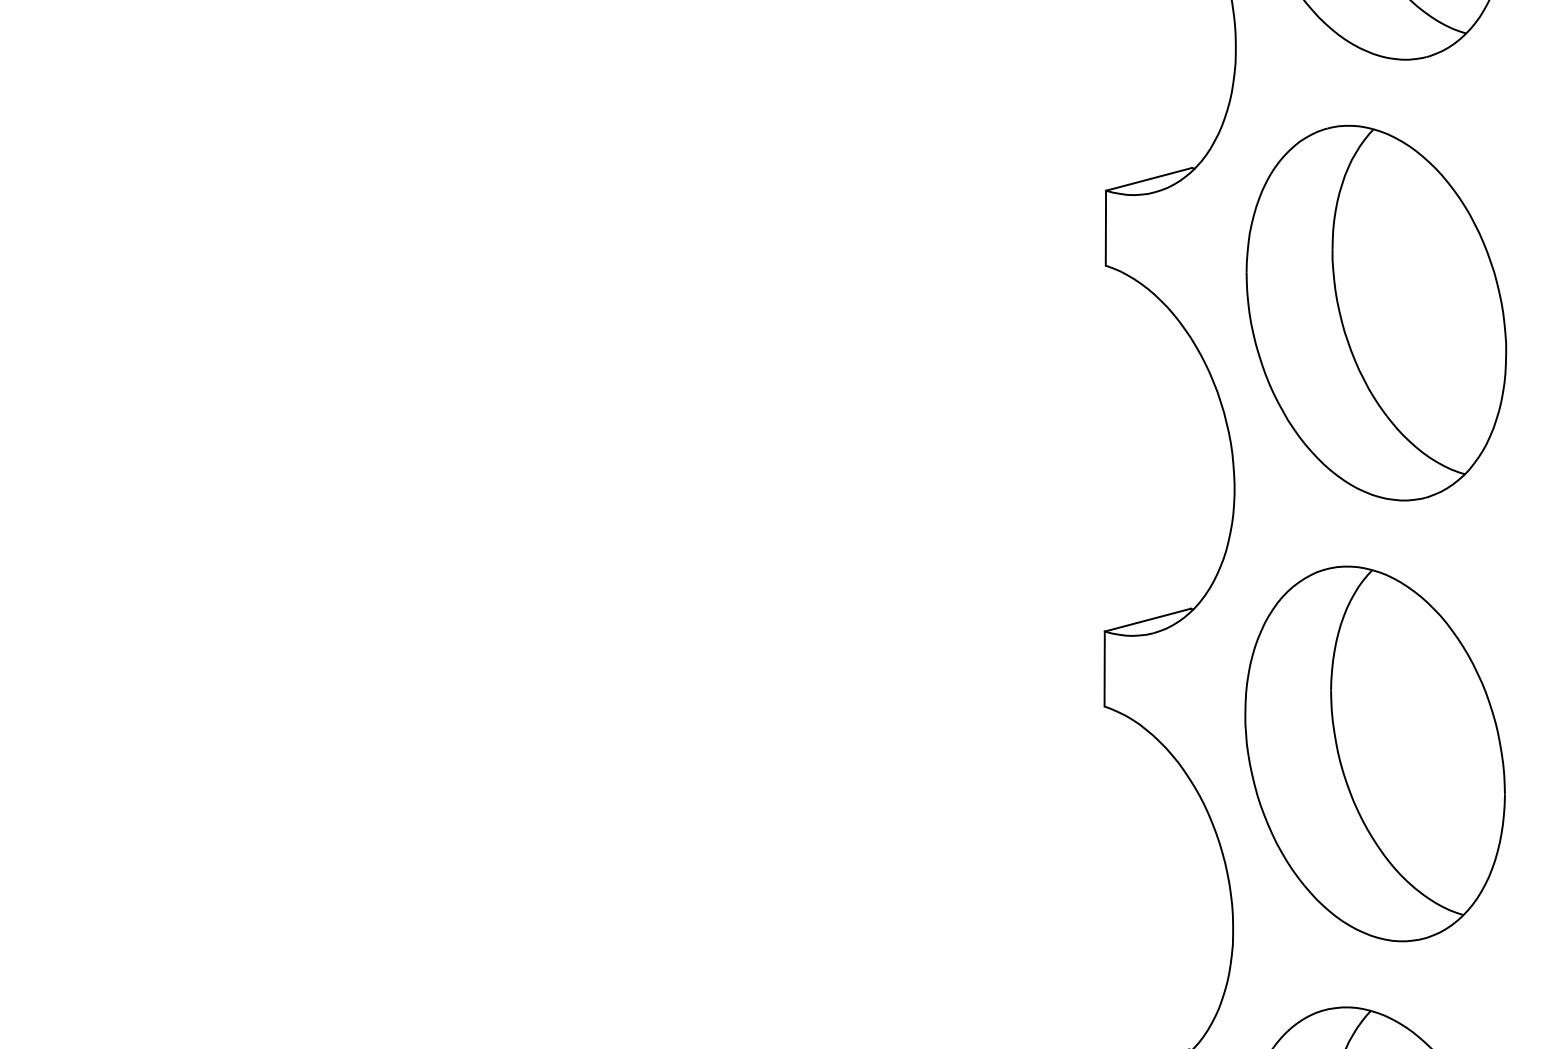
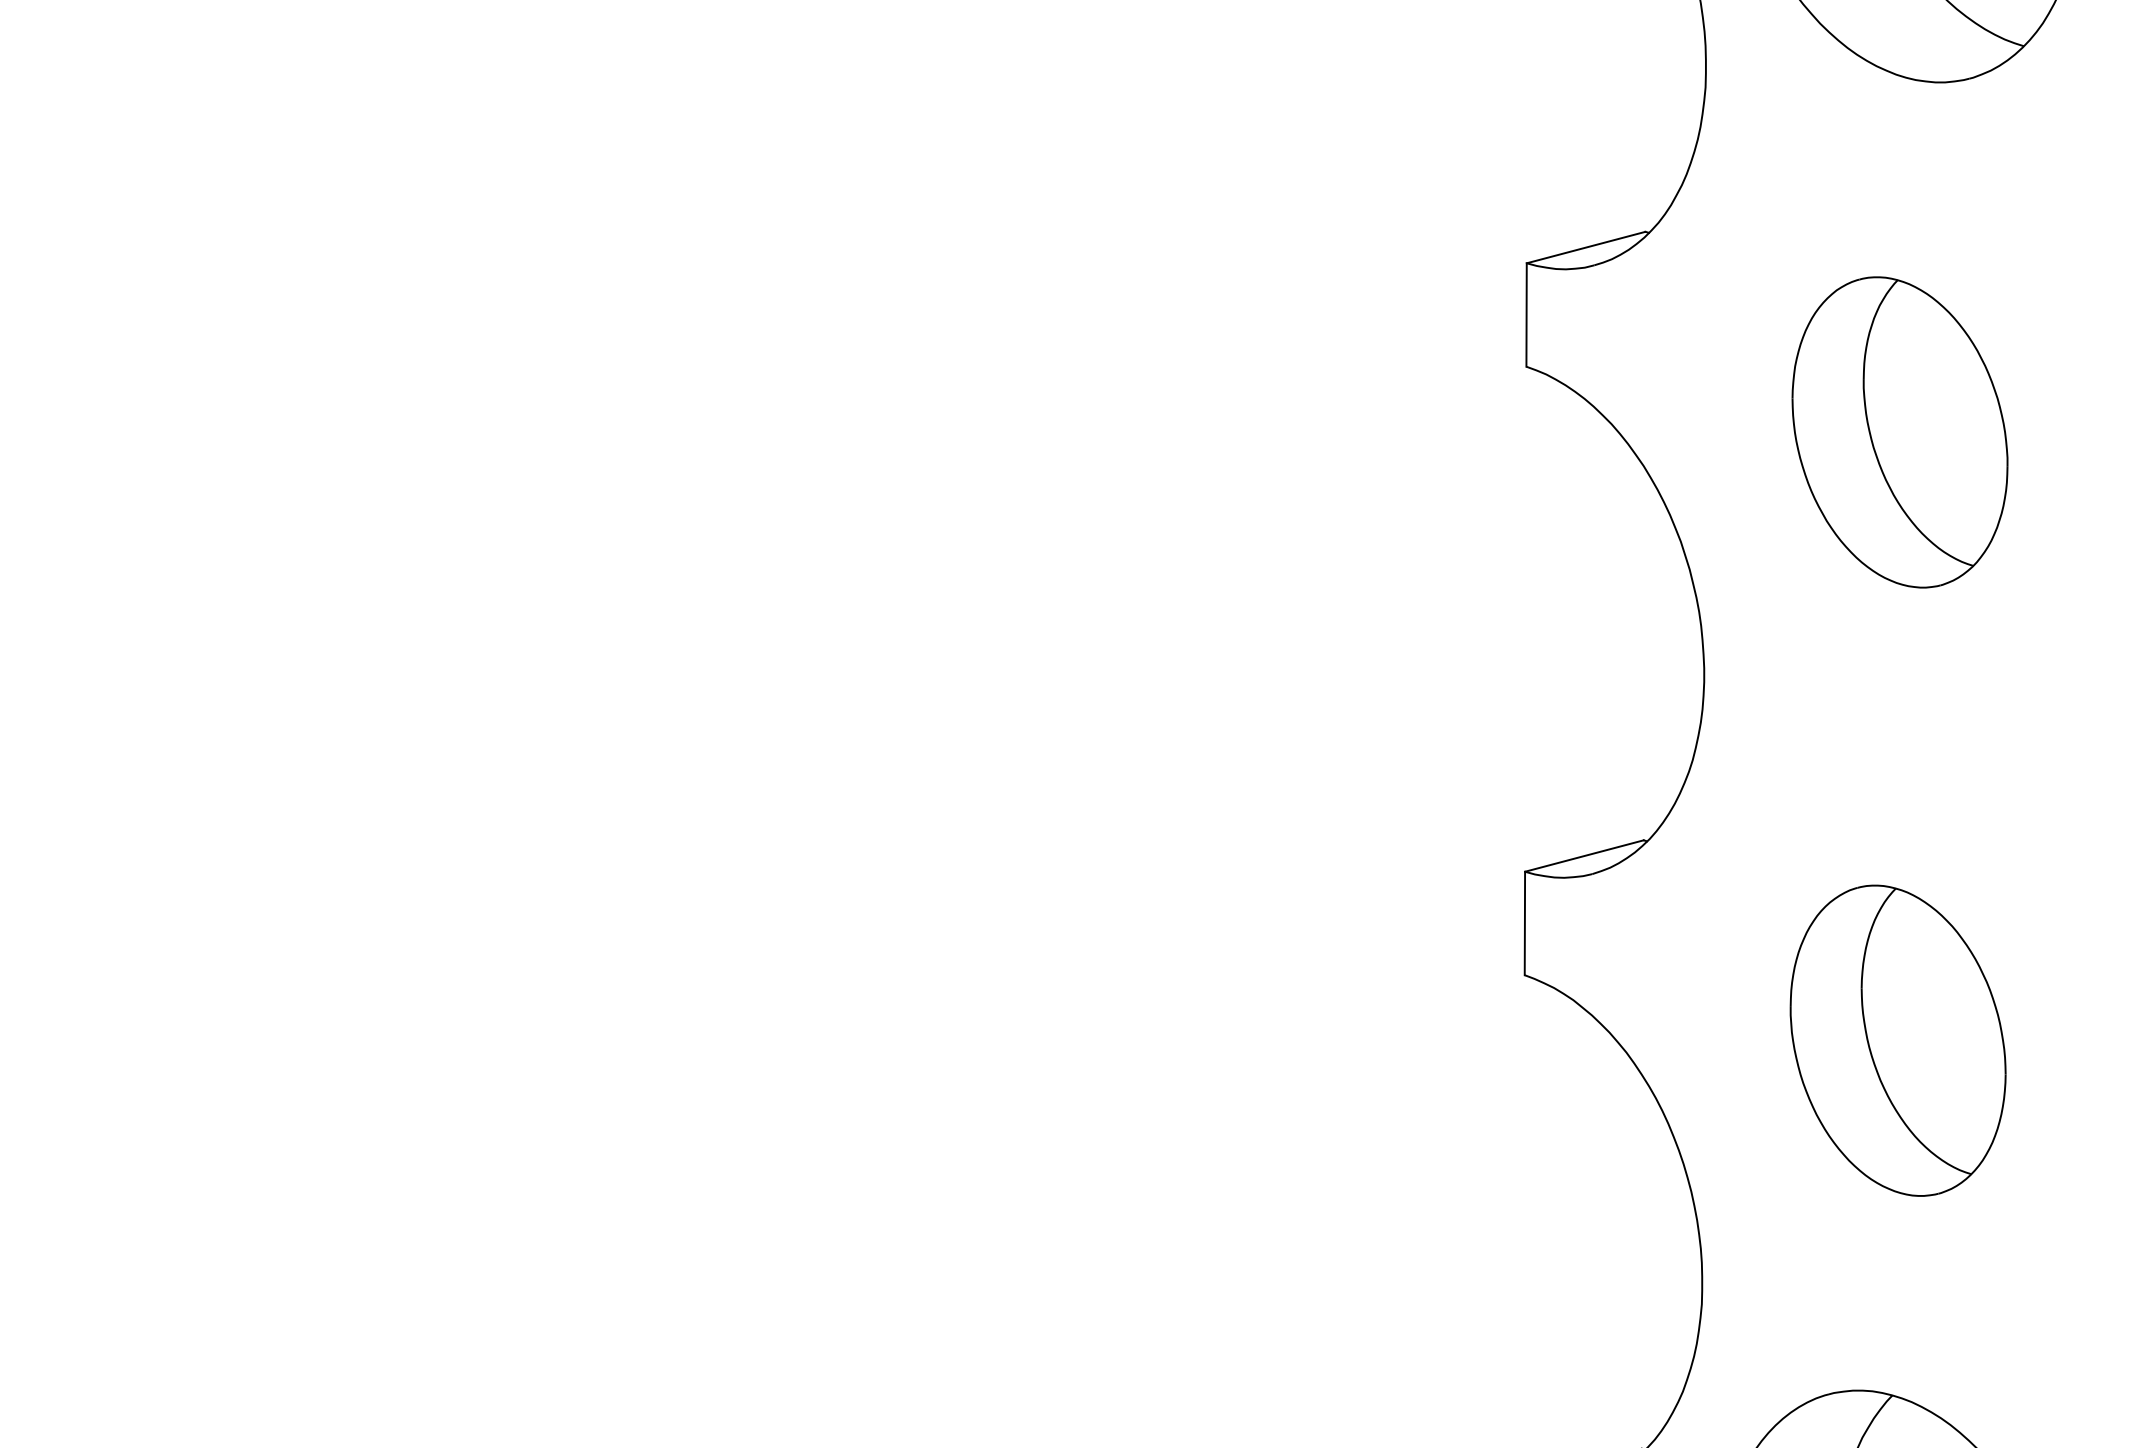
part: (1376, 313) -> (1900, 432), size x0.6
part: (1374, 753) -> (1897, 1040), size x0.6

